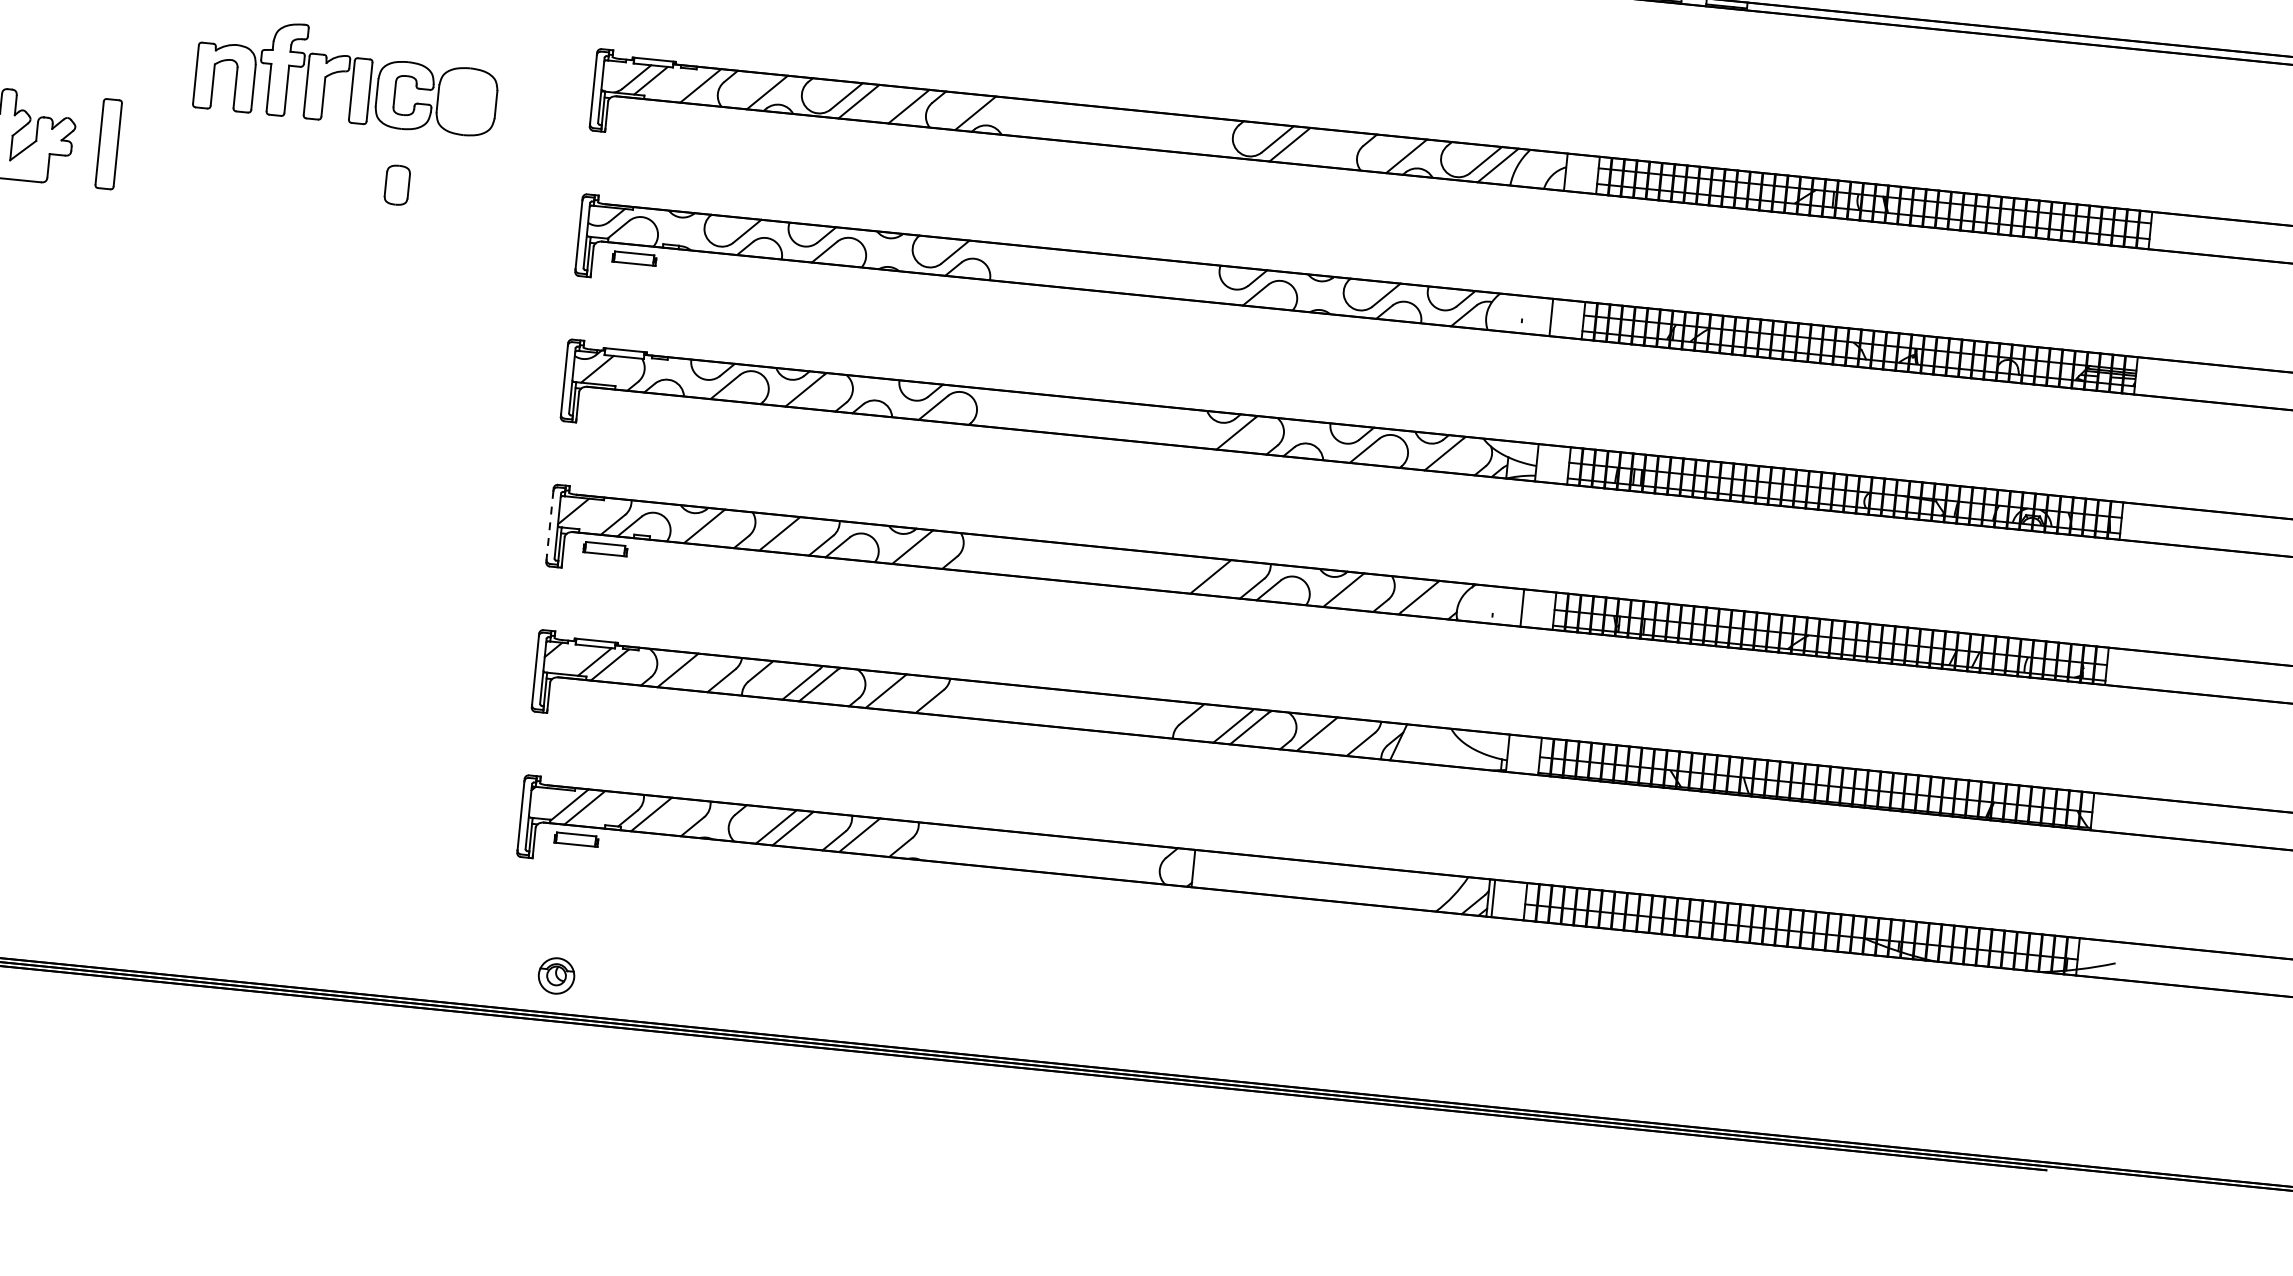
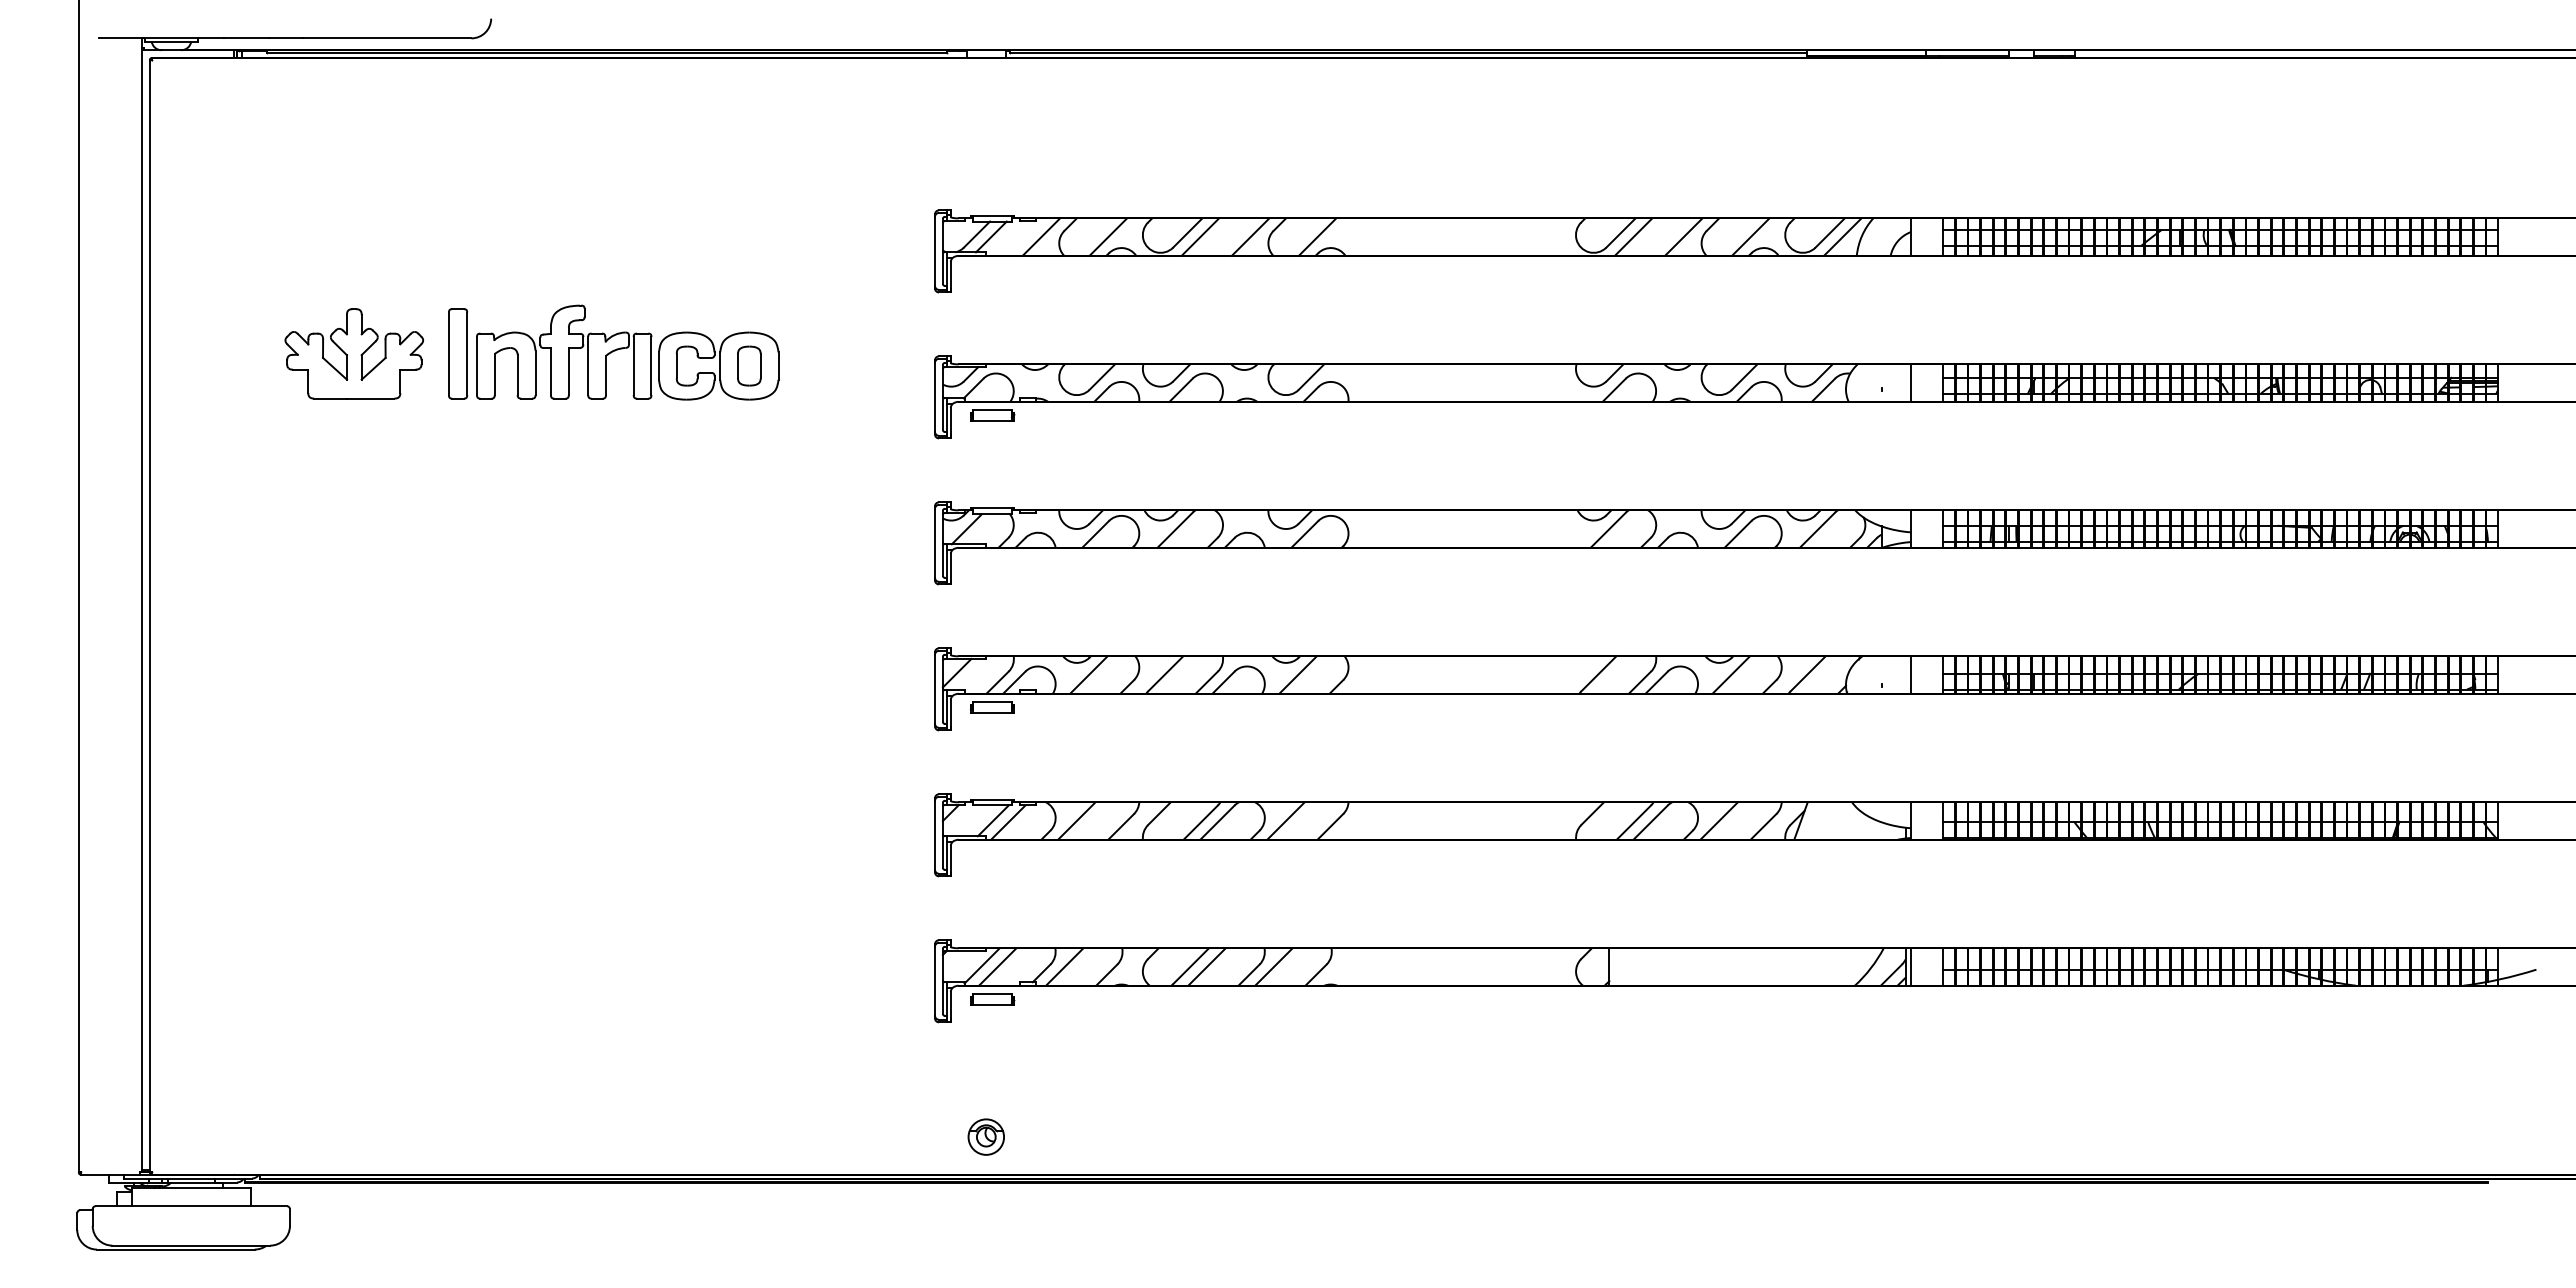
part: (347, 76) -> (627, 352), moved
line: (1339, 149) -> (1683, 236), added
line: (550, 525) -> (935, 689), dashed -> solid

